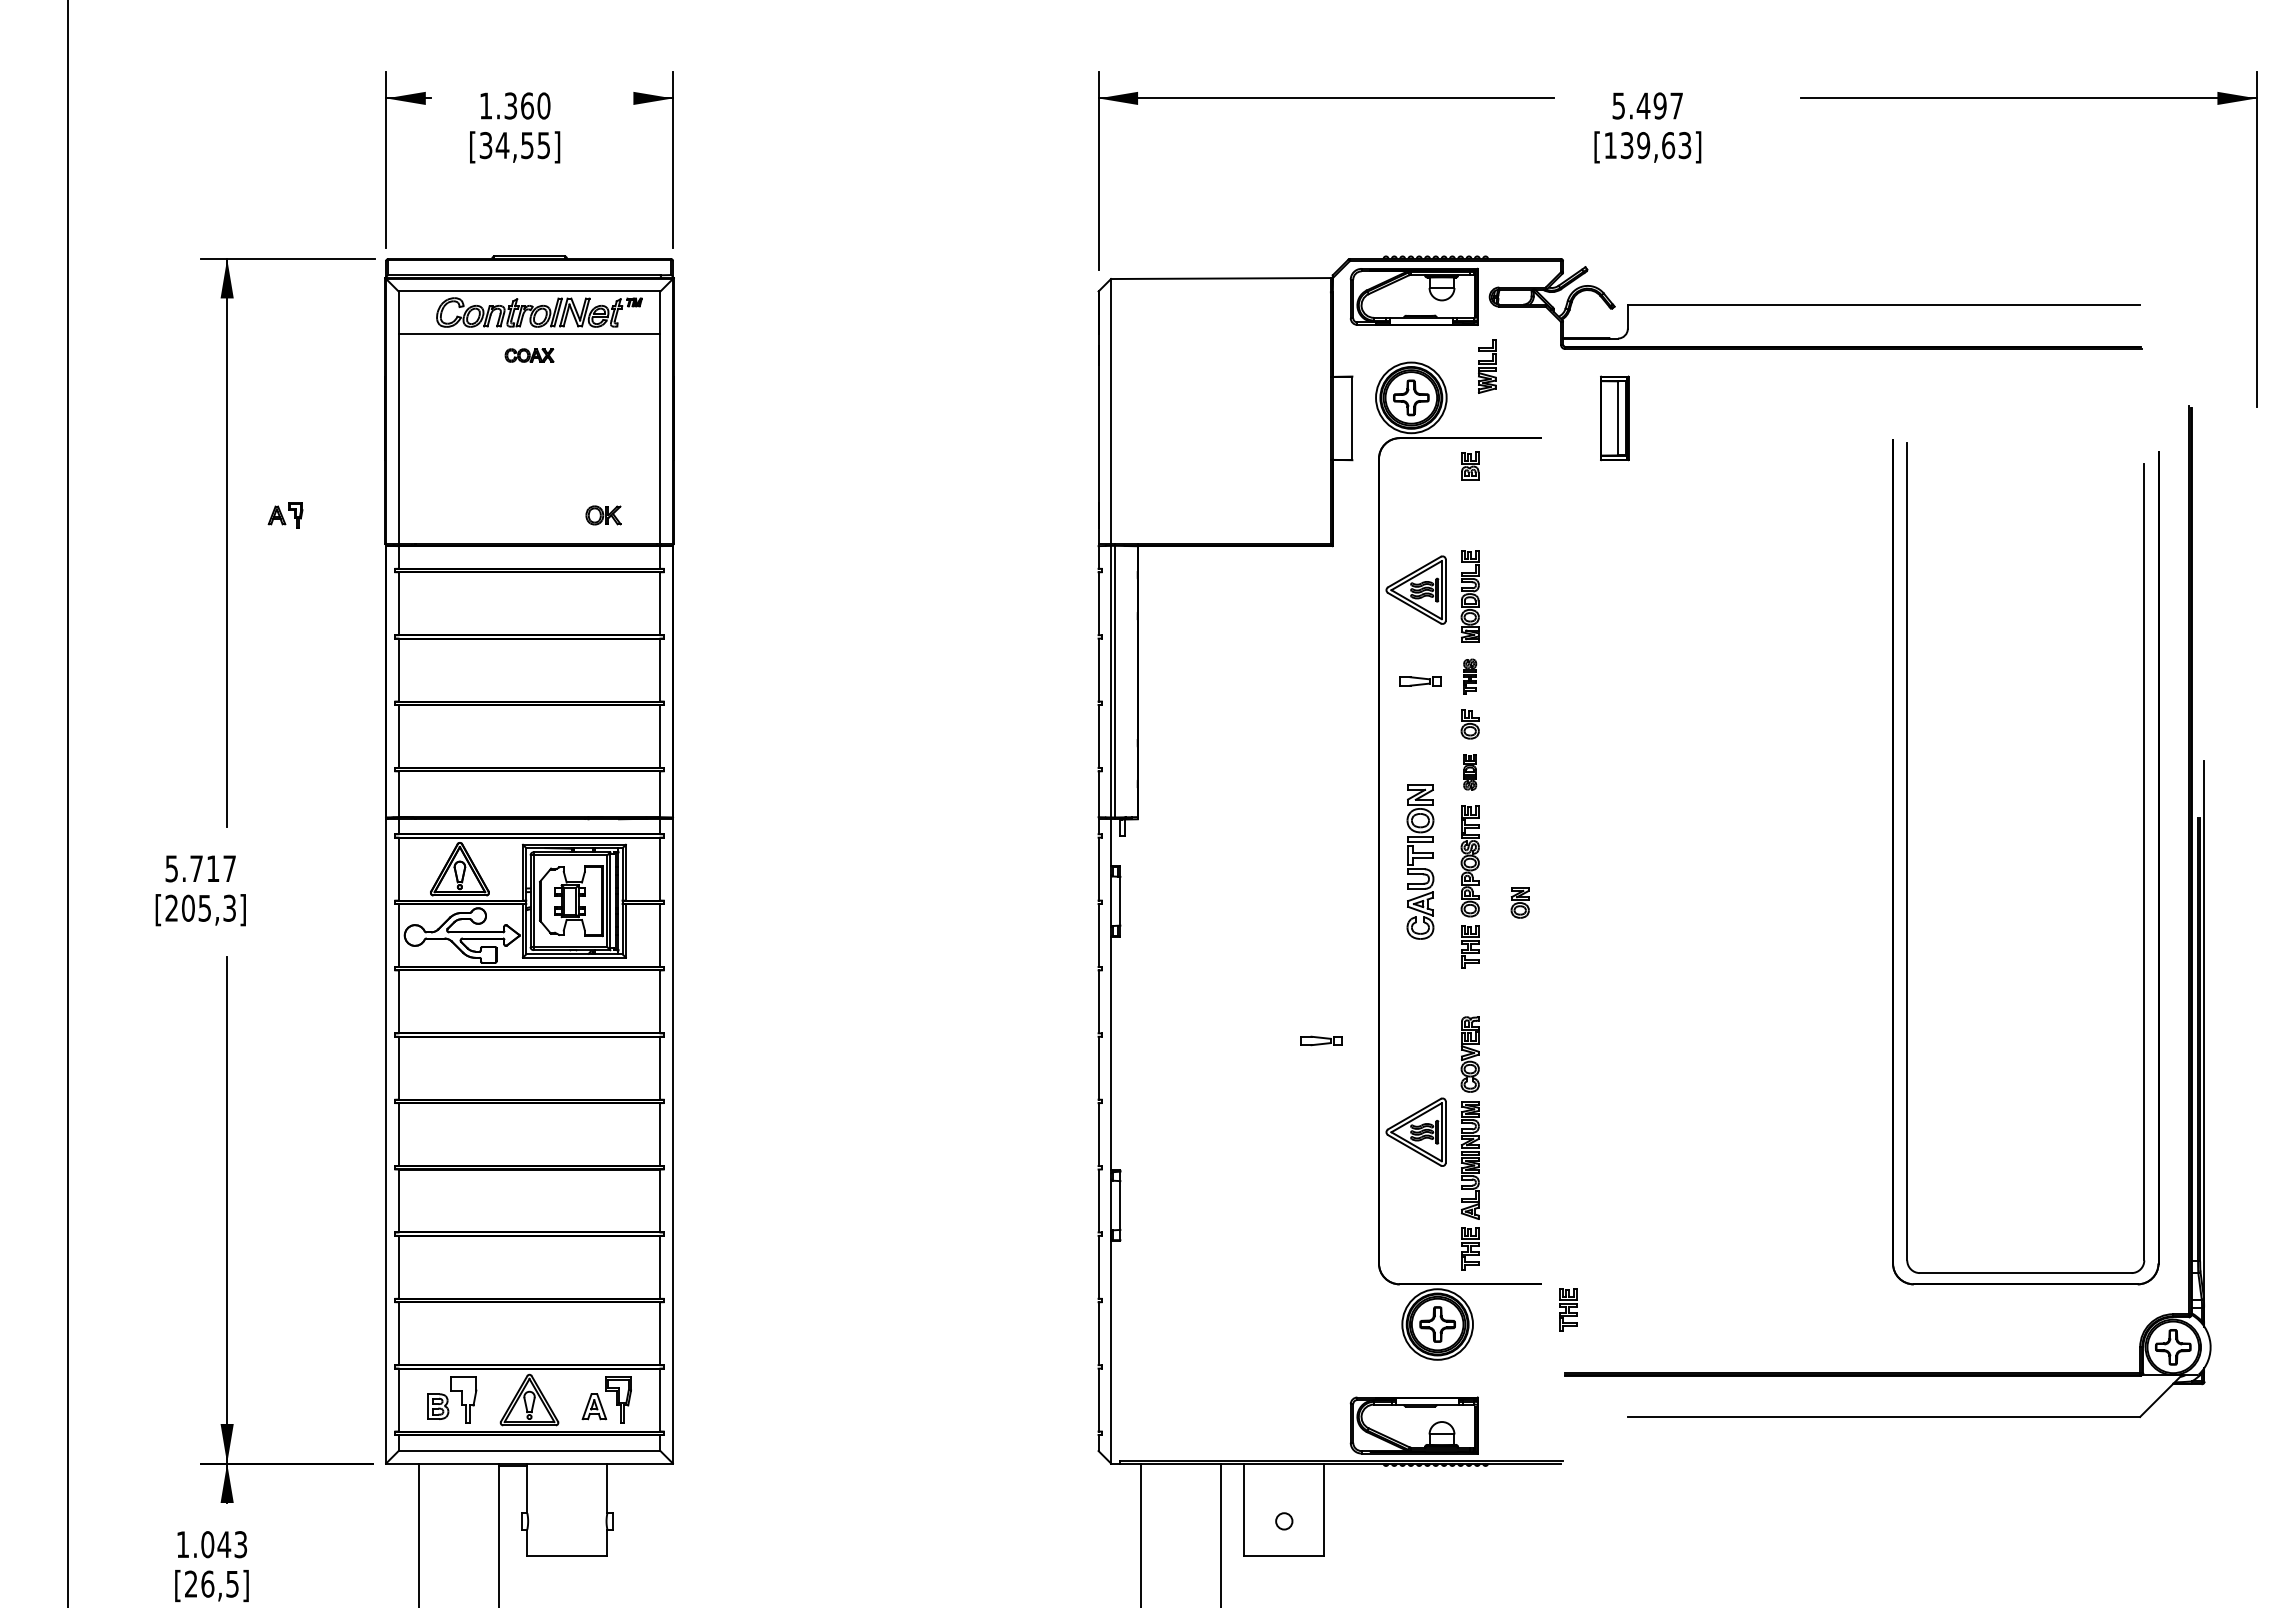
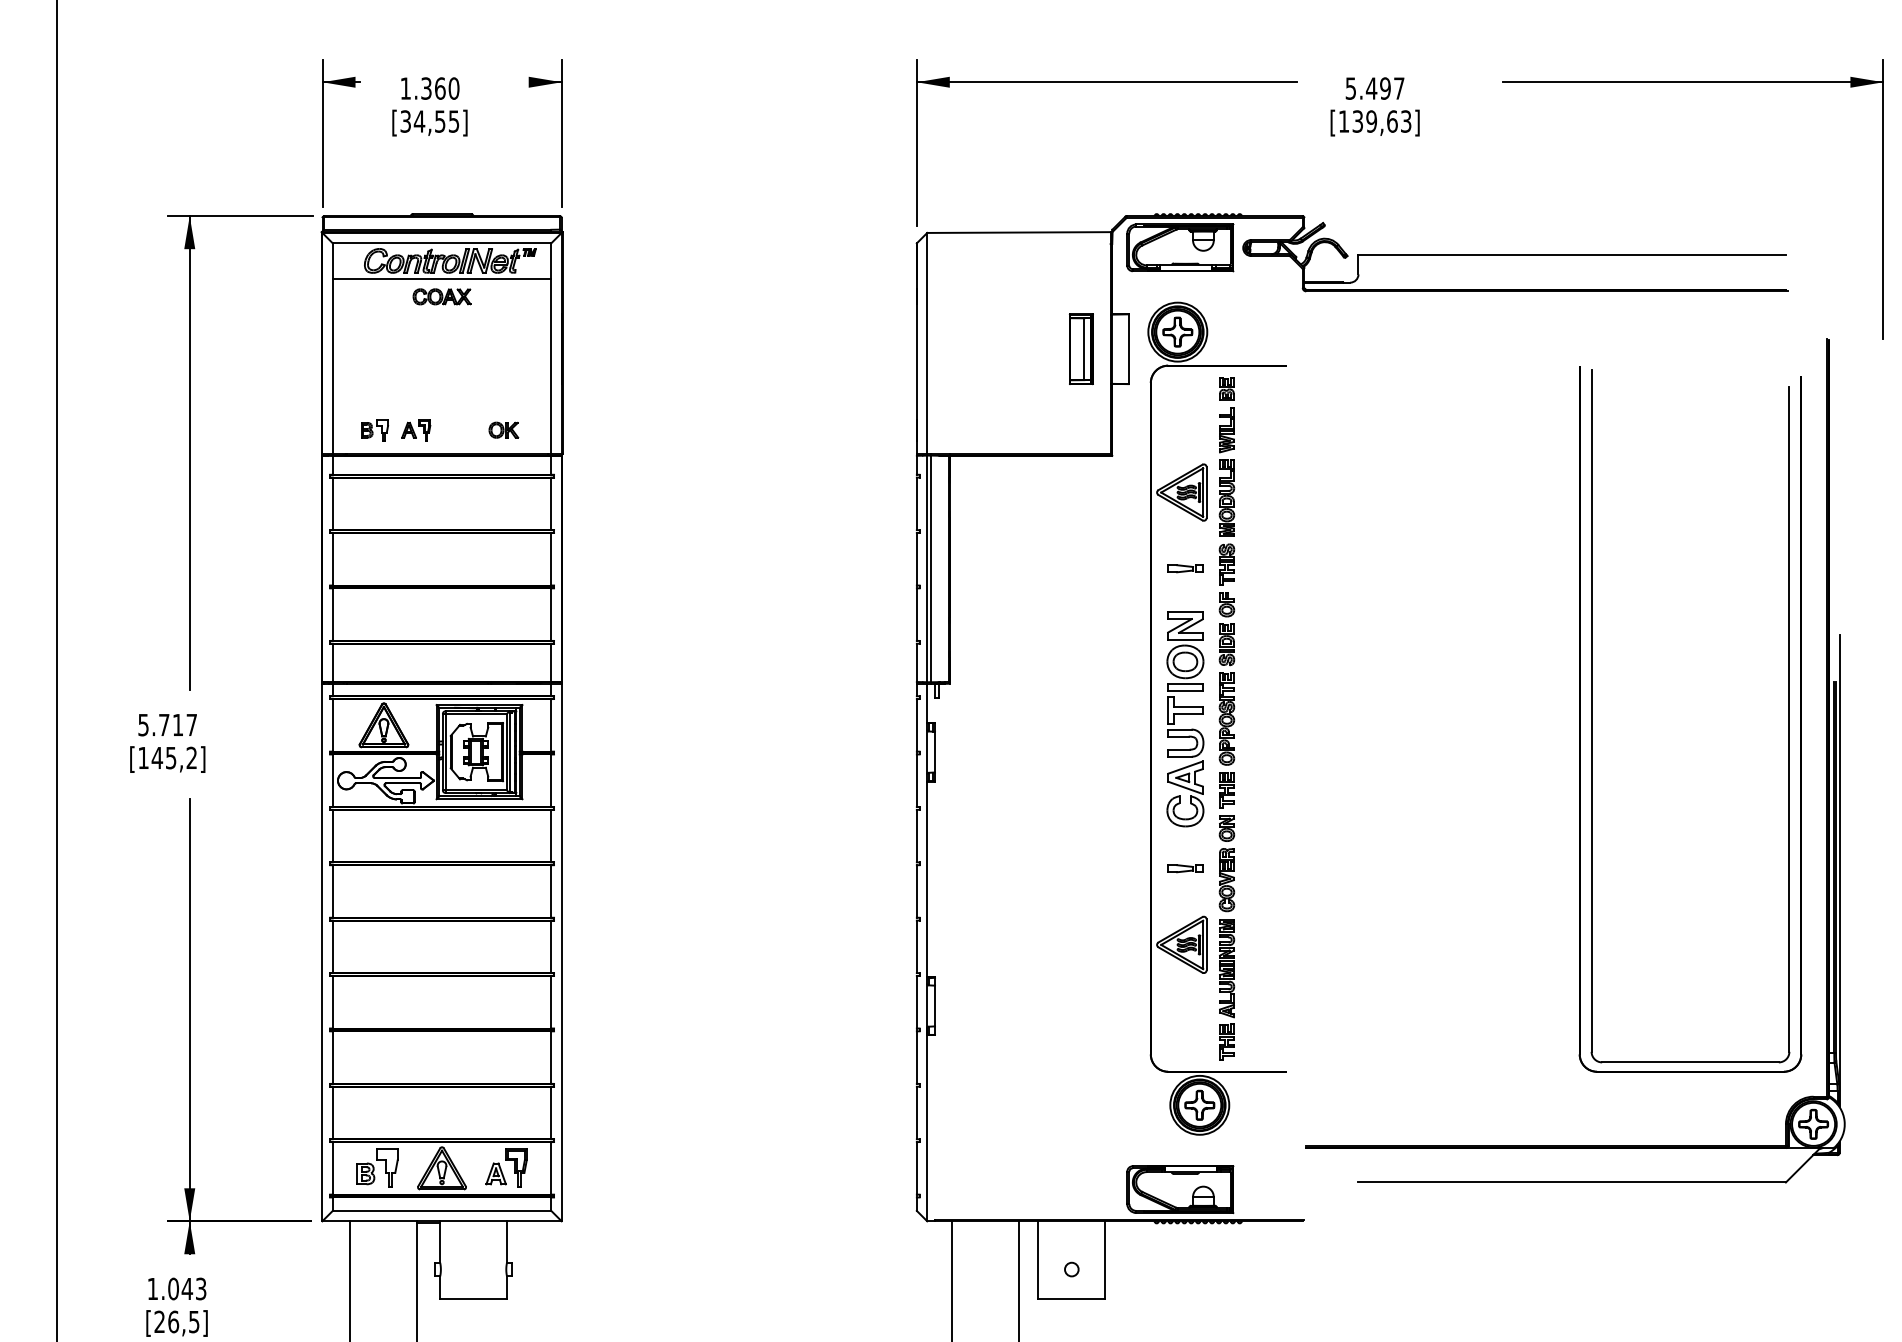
part: (529, 355) -> (442, 296), size x1.43
part: (1487, 366) -> (1227, 430), moved
part: (1614, 418) -> (1081, 349), moved
part: (285, 515) -> (416, 430), moved
part: (448, 515) -> (374, 430), added
part: (1469, 676) -> (1226, 564), size x1.43
part: (1469, 772) -> (1226, 644), size x1.43
part: (1420, 861) -> (1185, 718), size x1.67
part: (1519, 902) -> (1226, 828), moved
text: (200, 907) -> (167, 757), [205,3] -> [145,2]
part: (1321, 1040) -> (1185, 868), moved
part: (1568, 1309) -> (1308, 1092), removed

